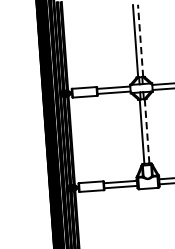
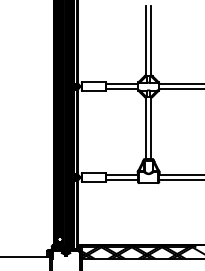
line: (141, 41) -> (151, 41), dashed -> solid
line: (147, 130) -> (151, 127), dashed -> solid

